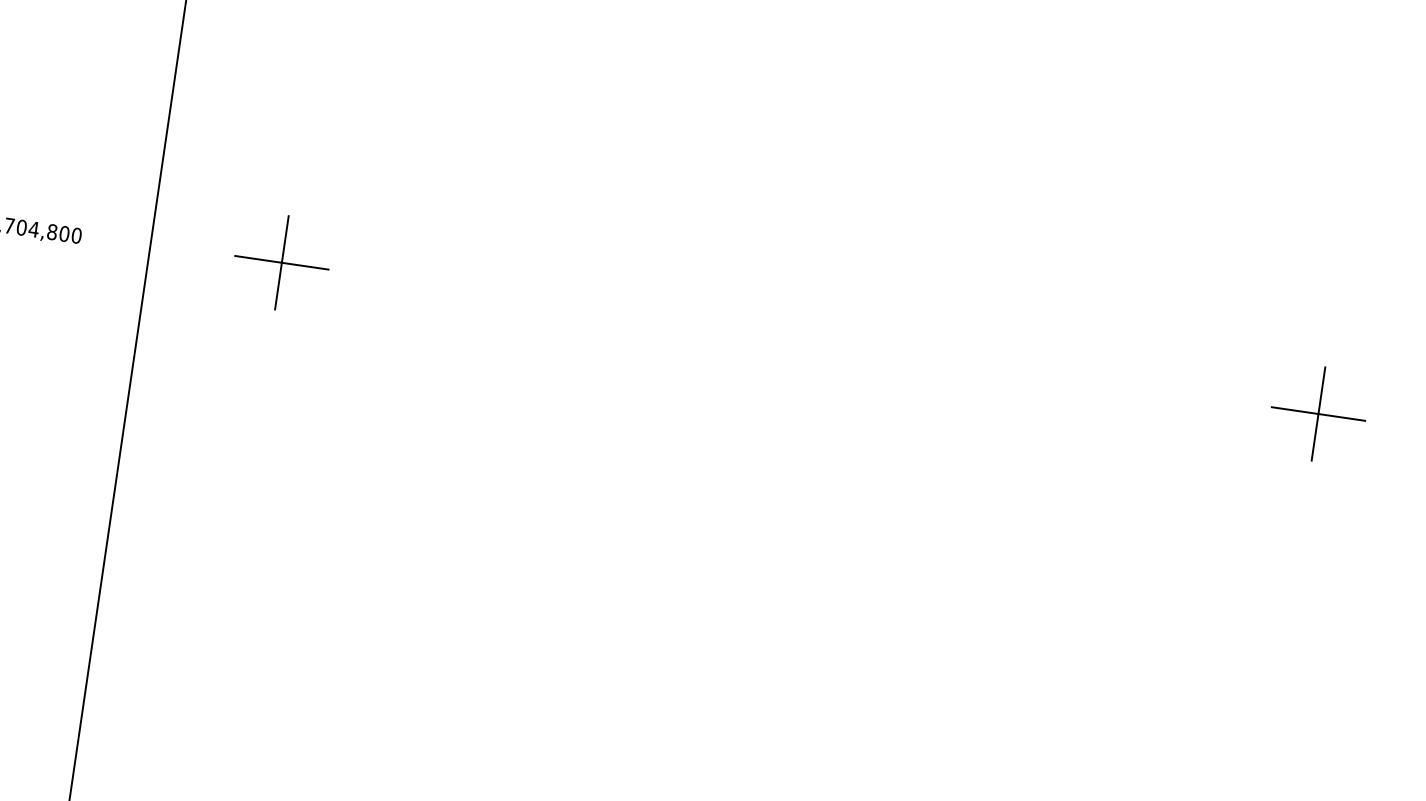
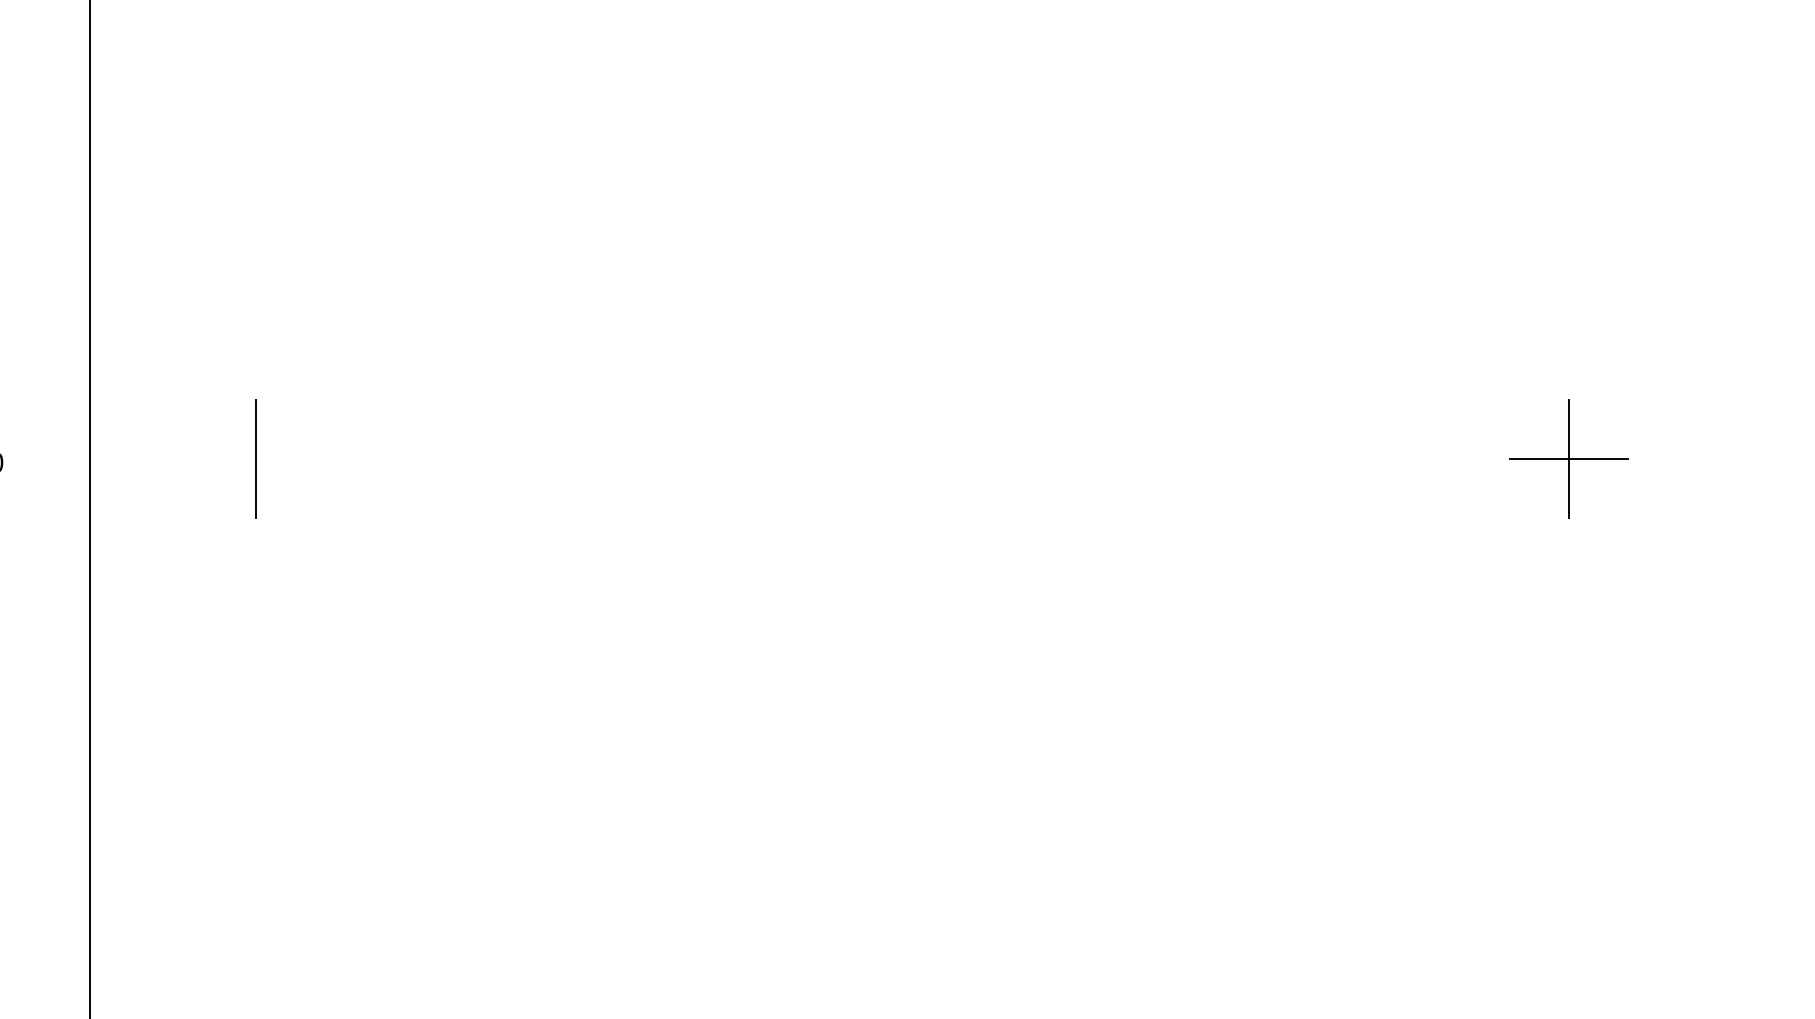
line: (281, 263) -> (256, 459), removed

